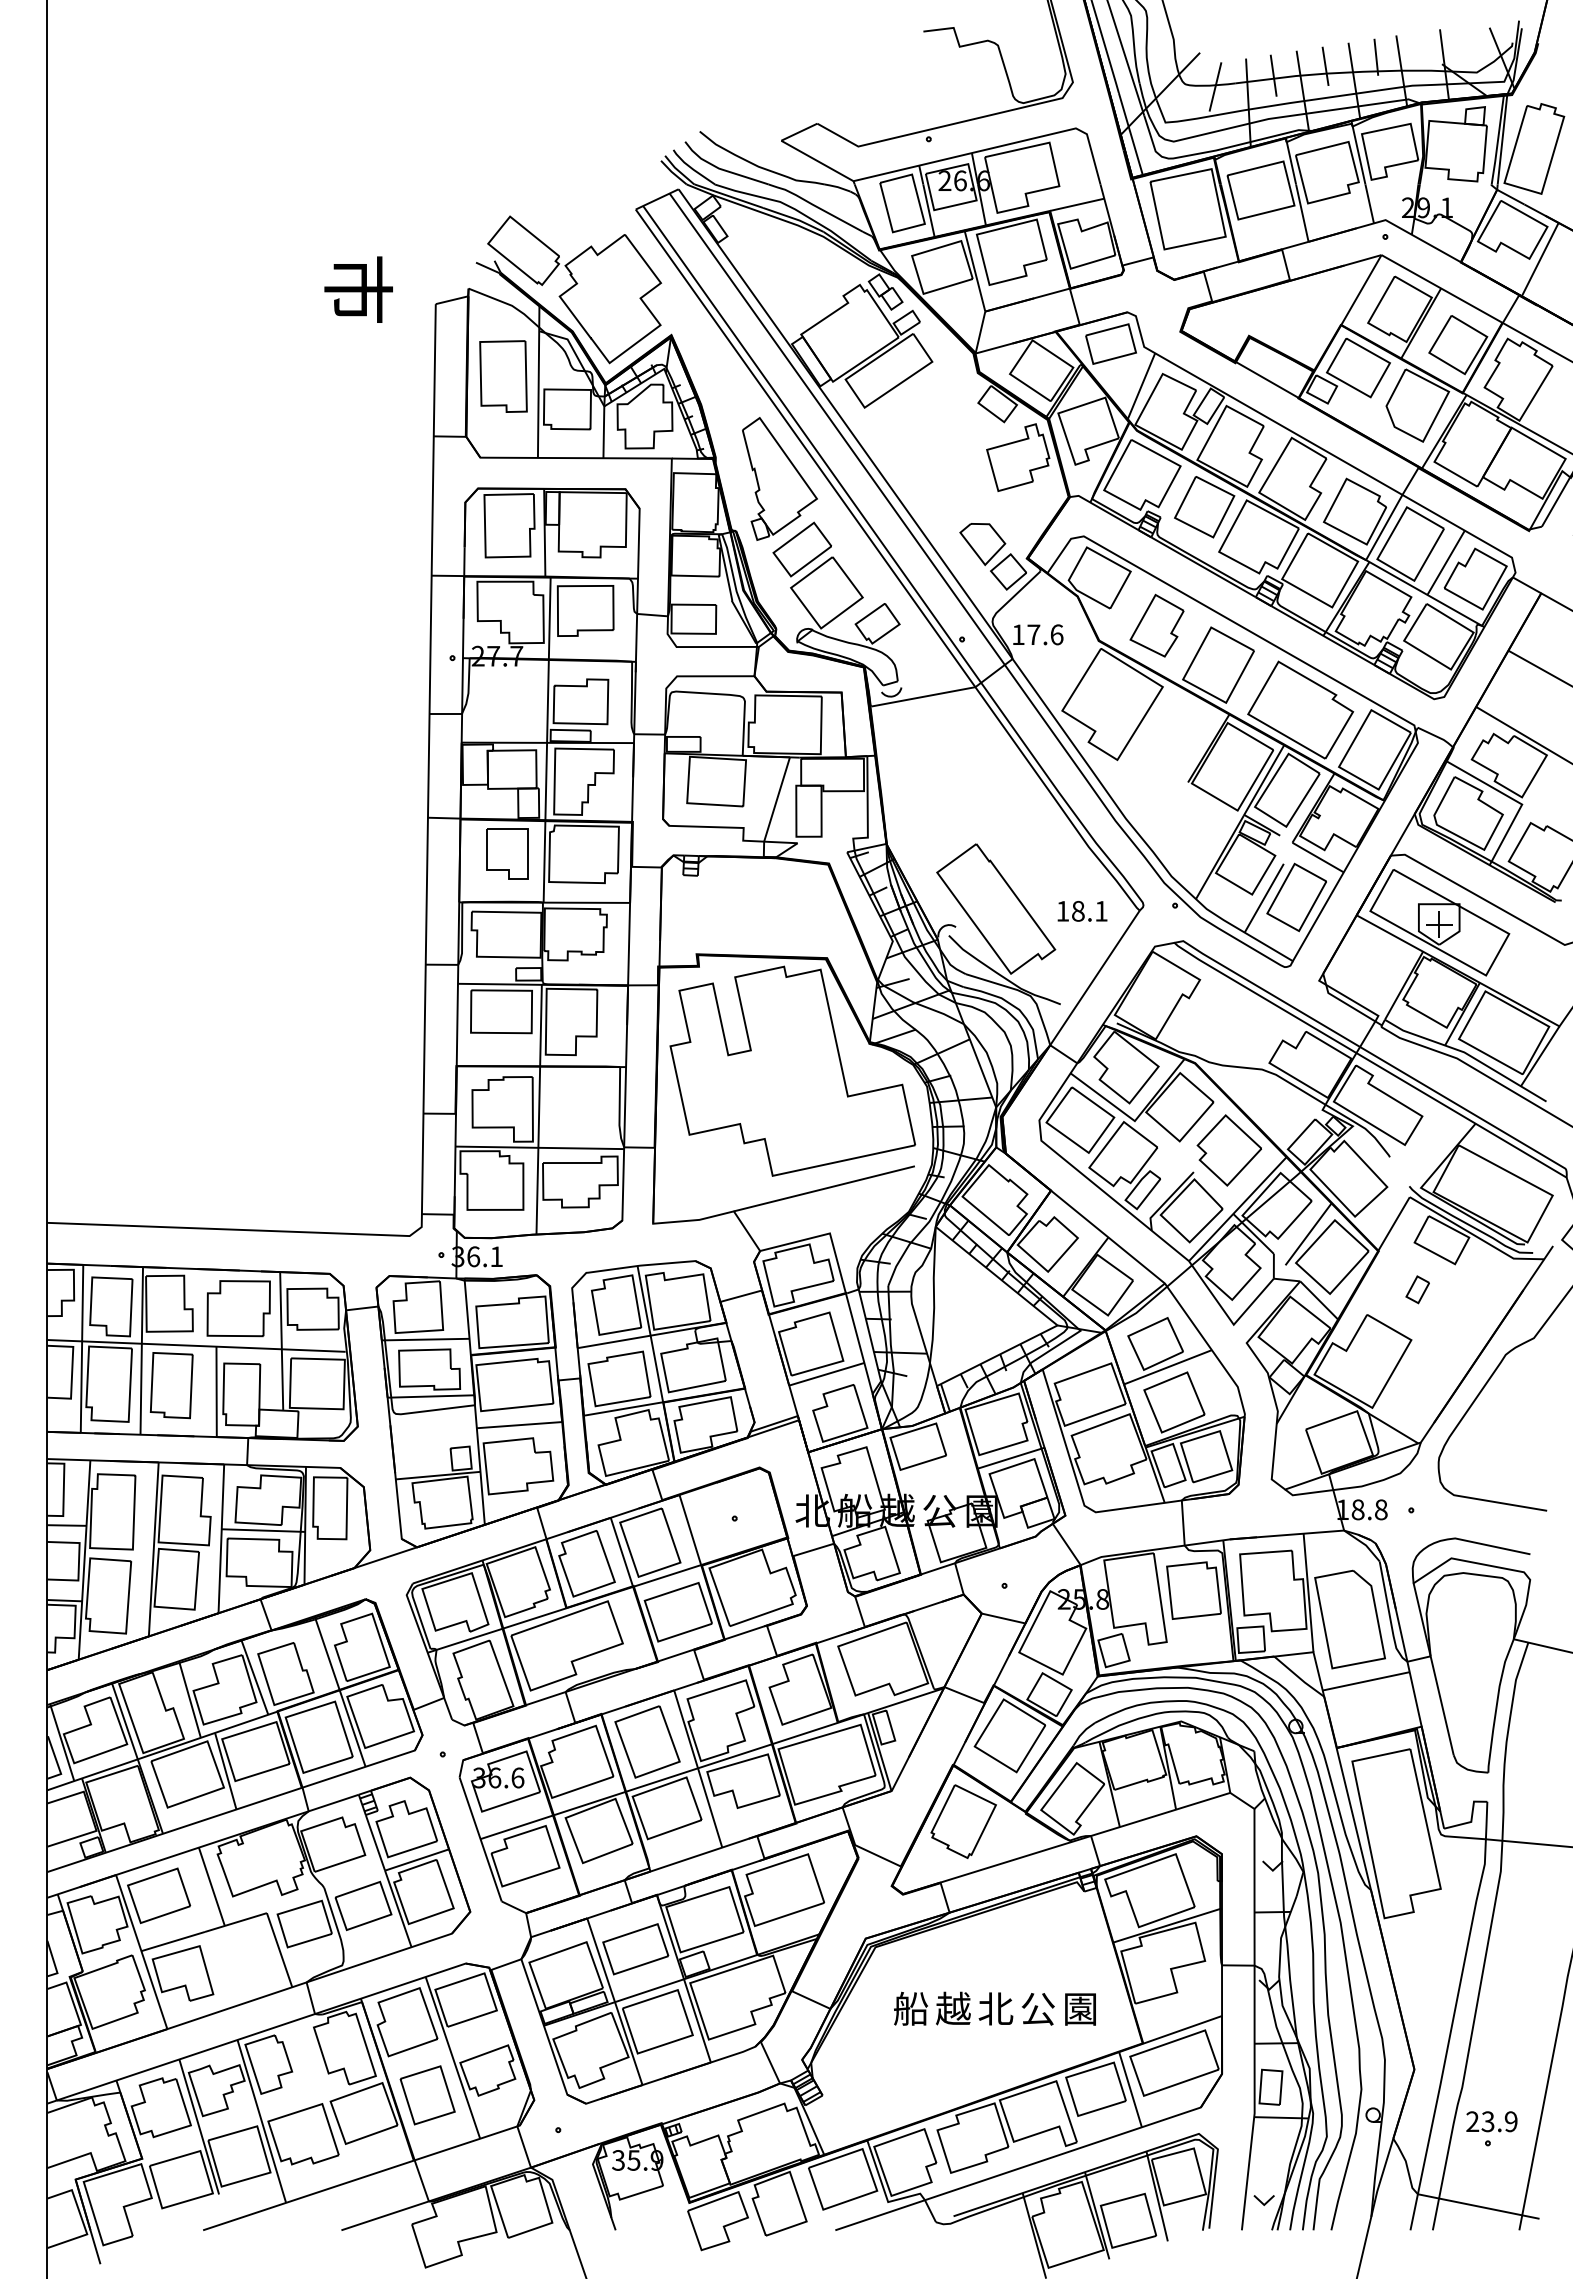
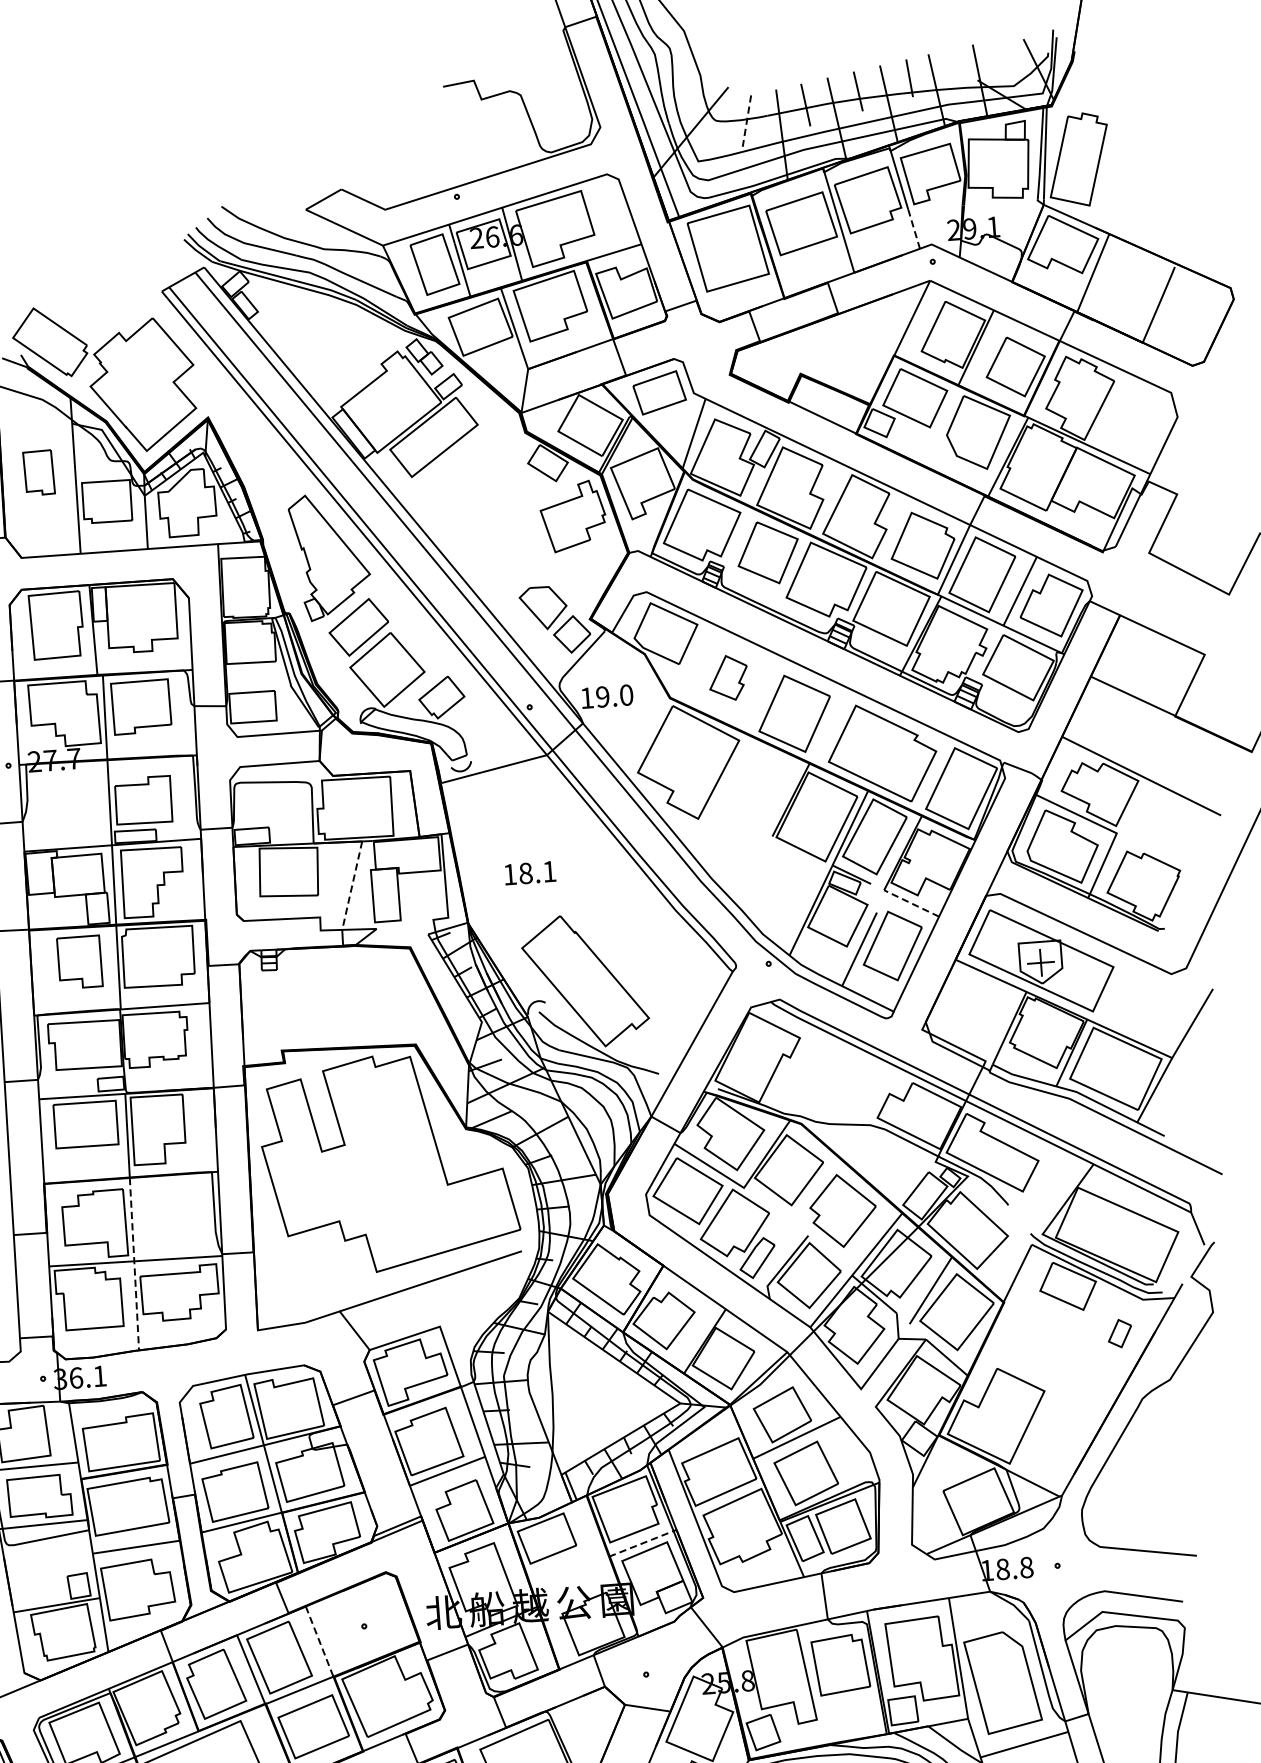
line: (1215, 87) -> (747, 121), solid -> dashed
line: (1369, 203) -> (913, 228), solid -> dashed
part: (503, 376) -> (39, 472), size x0.6
part: (1156, 625) -> (727, 677), size x0.7
text: (1045, 634) -> (614, 695), 17.6 -> 19.0
line: (776, 799) -> (351, 885), solid -> dashed
line: (1318, 857) -> (912, 903), solid -> dashed
text: (1082, 911) -> (530, 873), moved
line: (538, 1149) -> (134, 1263), solid -> dashed
part: (1417, 1289) -> (1119, 1333), moved
line: (1012, 1457) -> (644, 1542), solid -> dashed
line: (690, 1530) -> (319, 1642), solid -> dashed

